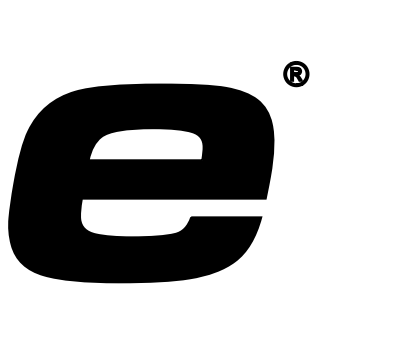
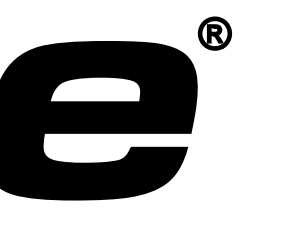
part: (296, 73) -> (215, 33), size x1.67

